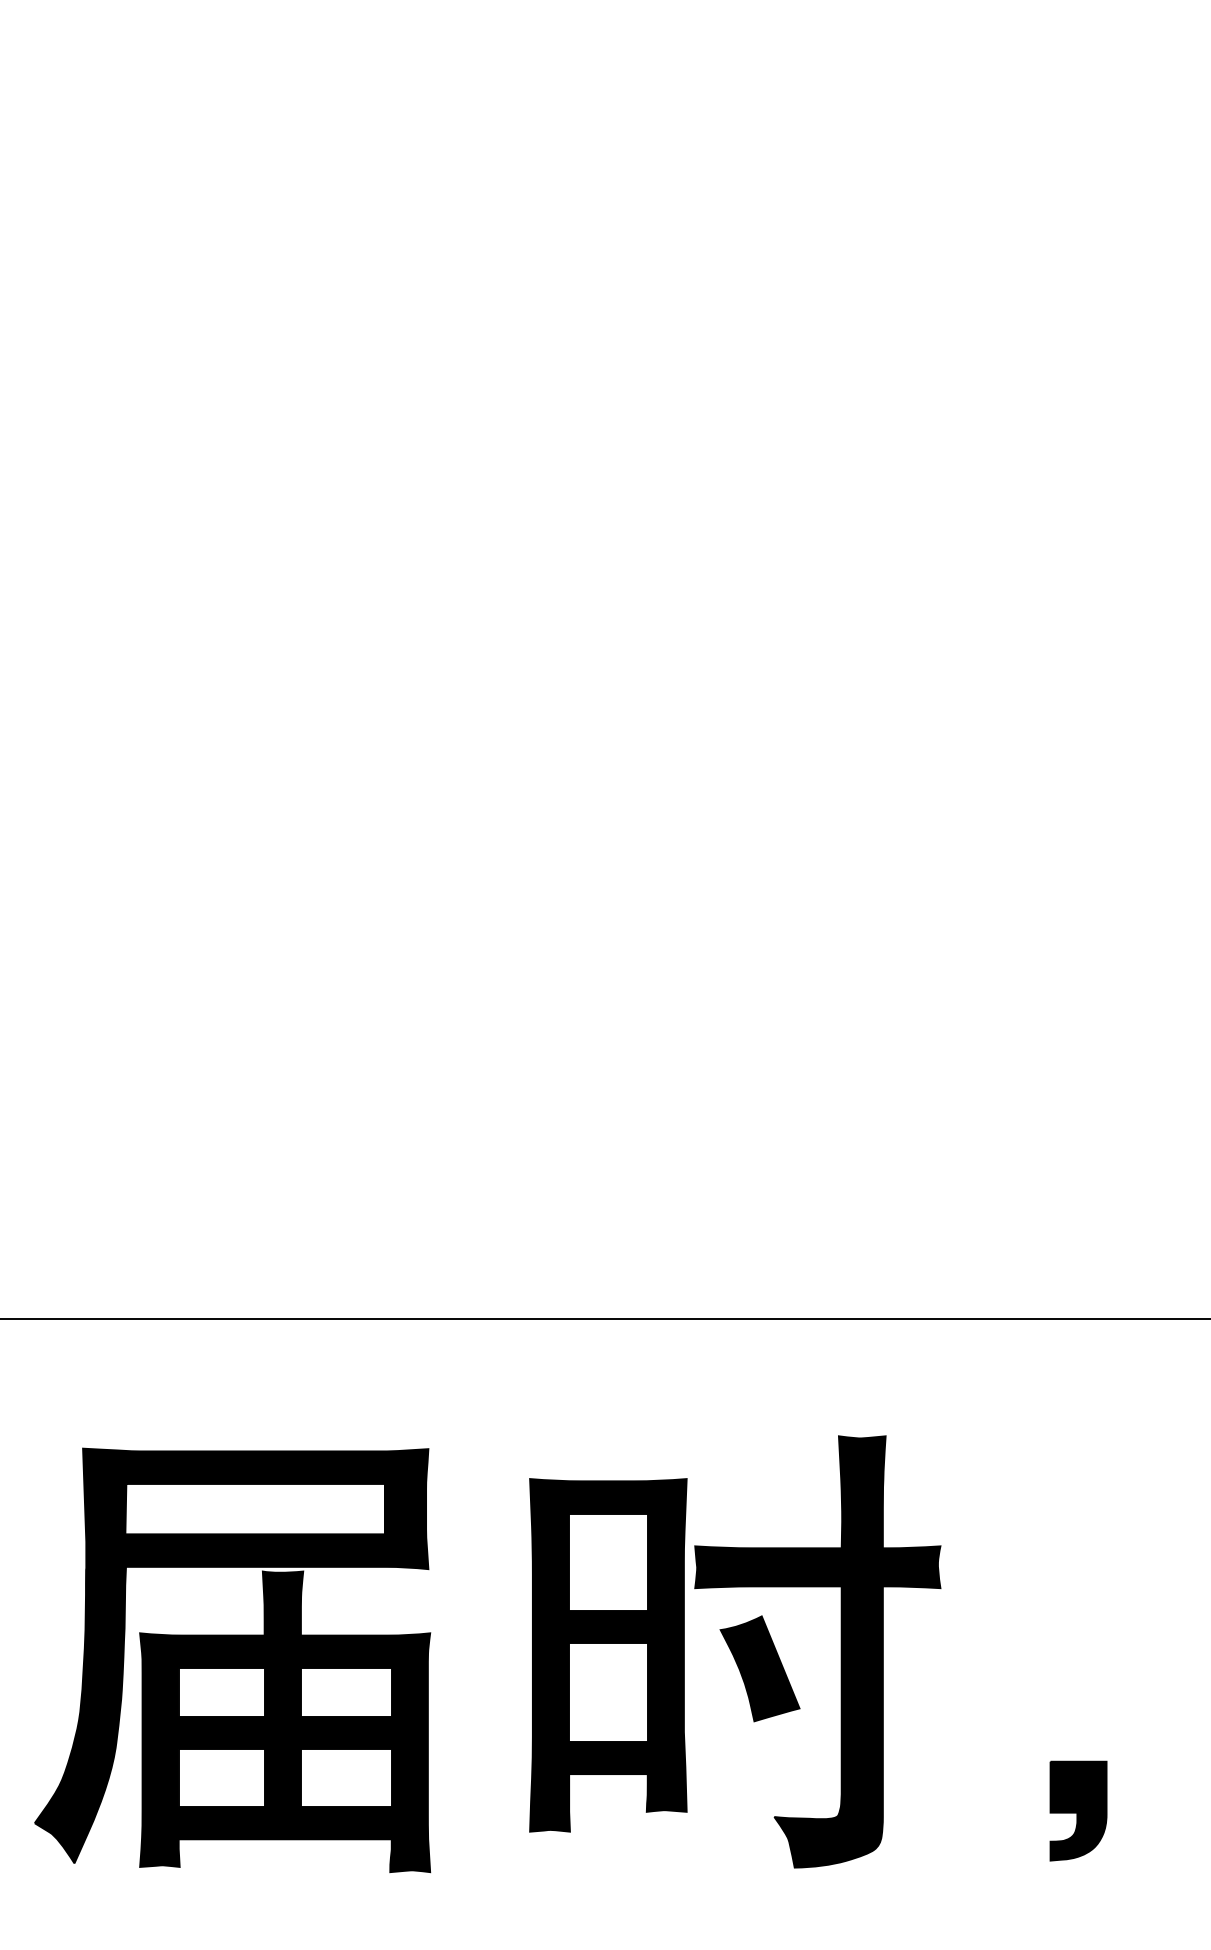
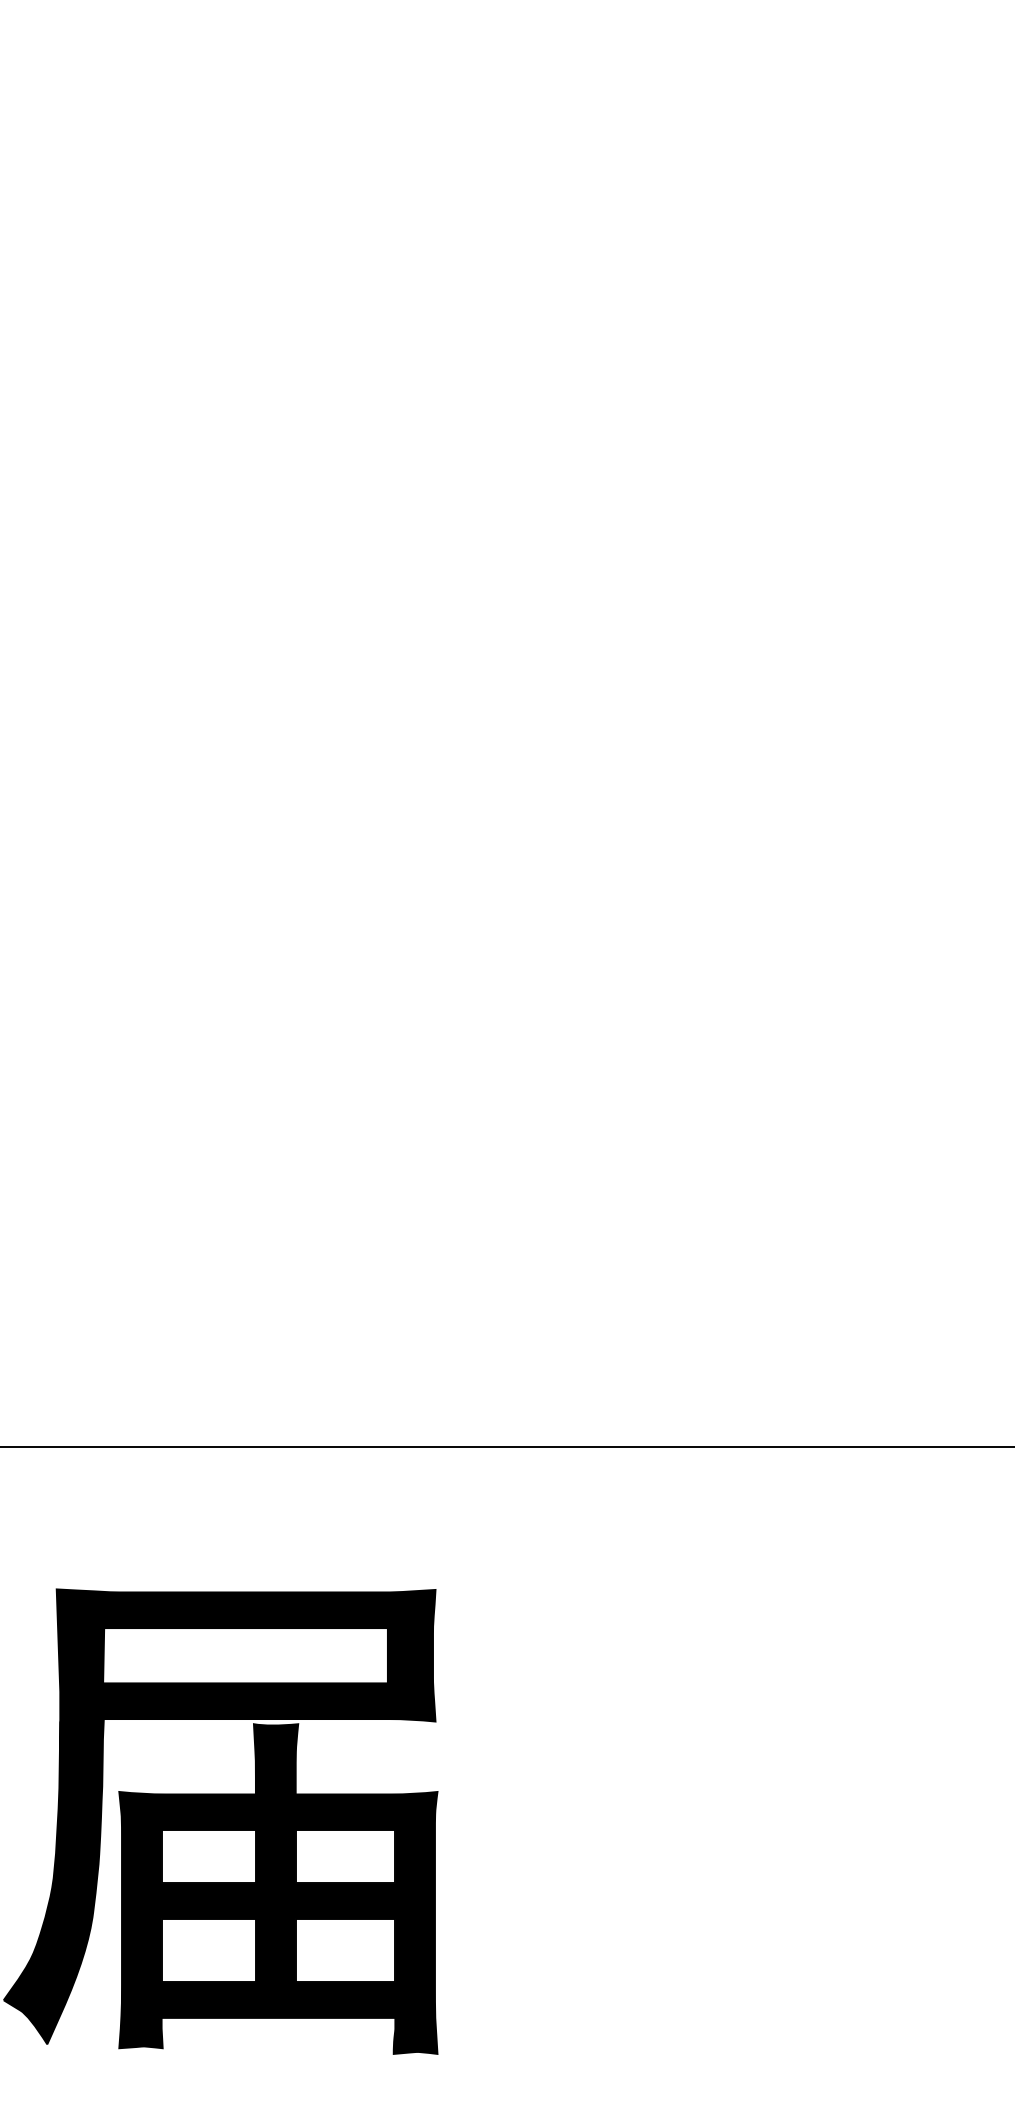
part: (735, 1651) -> (772, 1811), removed

